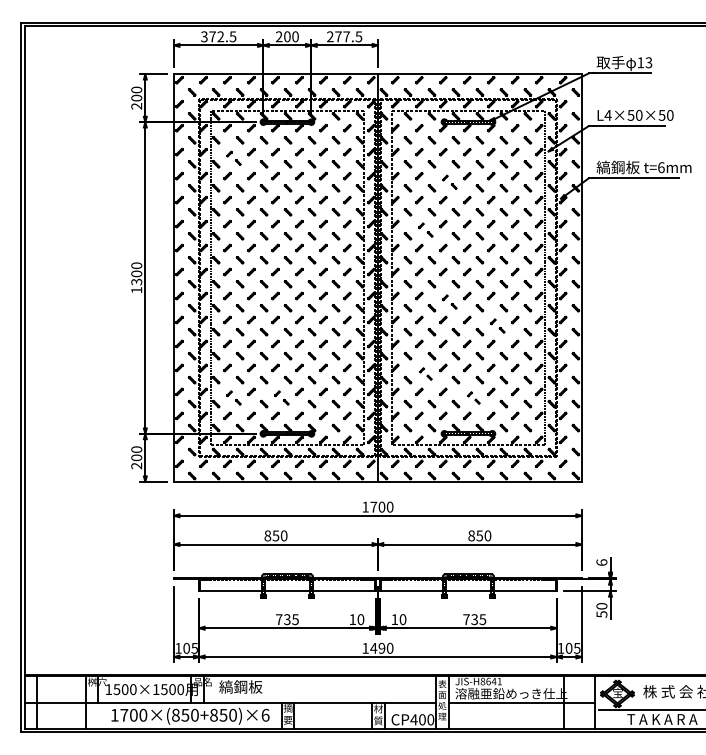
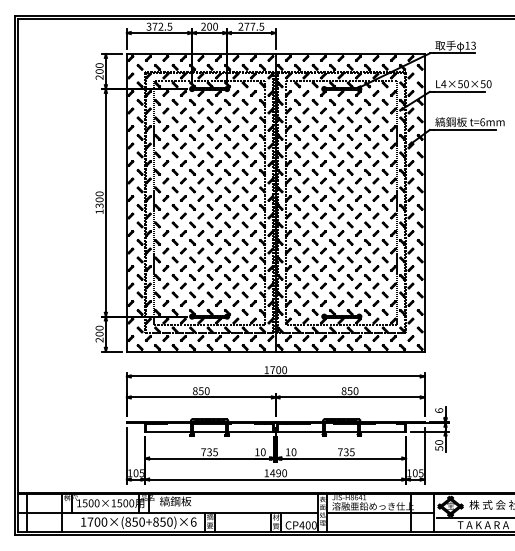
part: (233, 158) -> (170, 115), size x1.43
part: (449, 182) -> (327, 133), size x1.43
part: (425, 229) -> (310, 167), size x1.43
part: (449, 301) -> (327, 220), size x1.43
part: (497, 325) -> (362, 237), size x1.43
part: (425, 373) -> (310, 272), size x1.67
part: (233, 397) -> (170, 290), size x1.43
part: (281, 397) -> (205, 290), size x1.43
part: (473, 397) -> (345, 290), size x1.67

